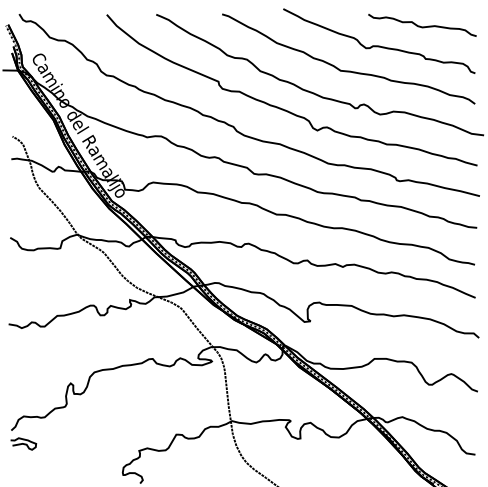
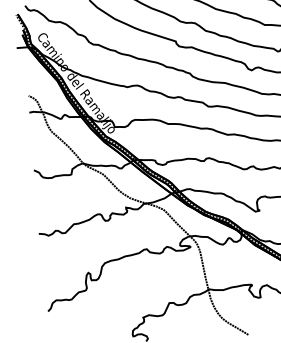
curve: (23, 443) -> (57, 320), removed

